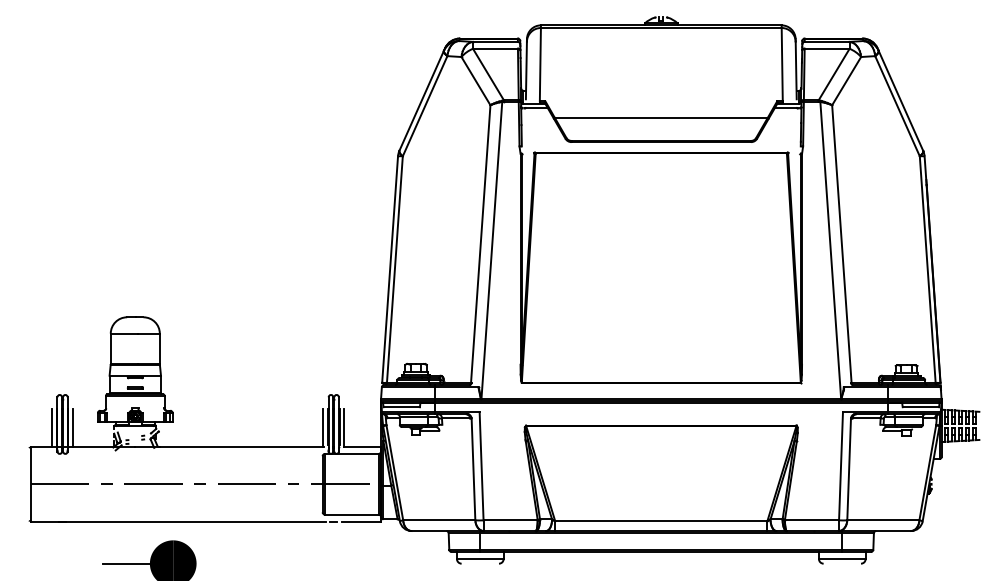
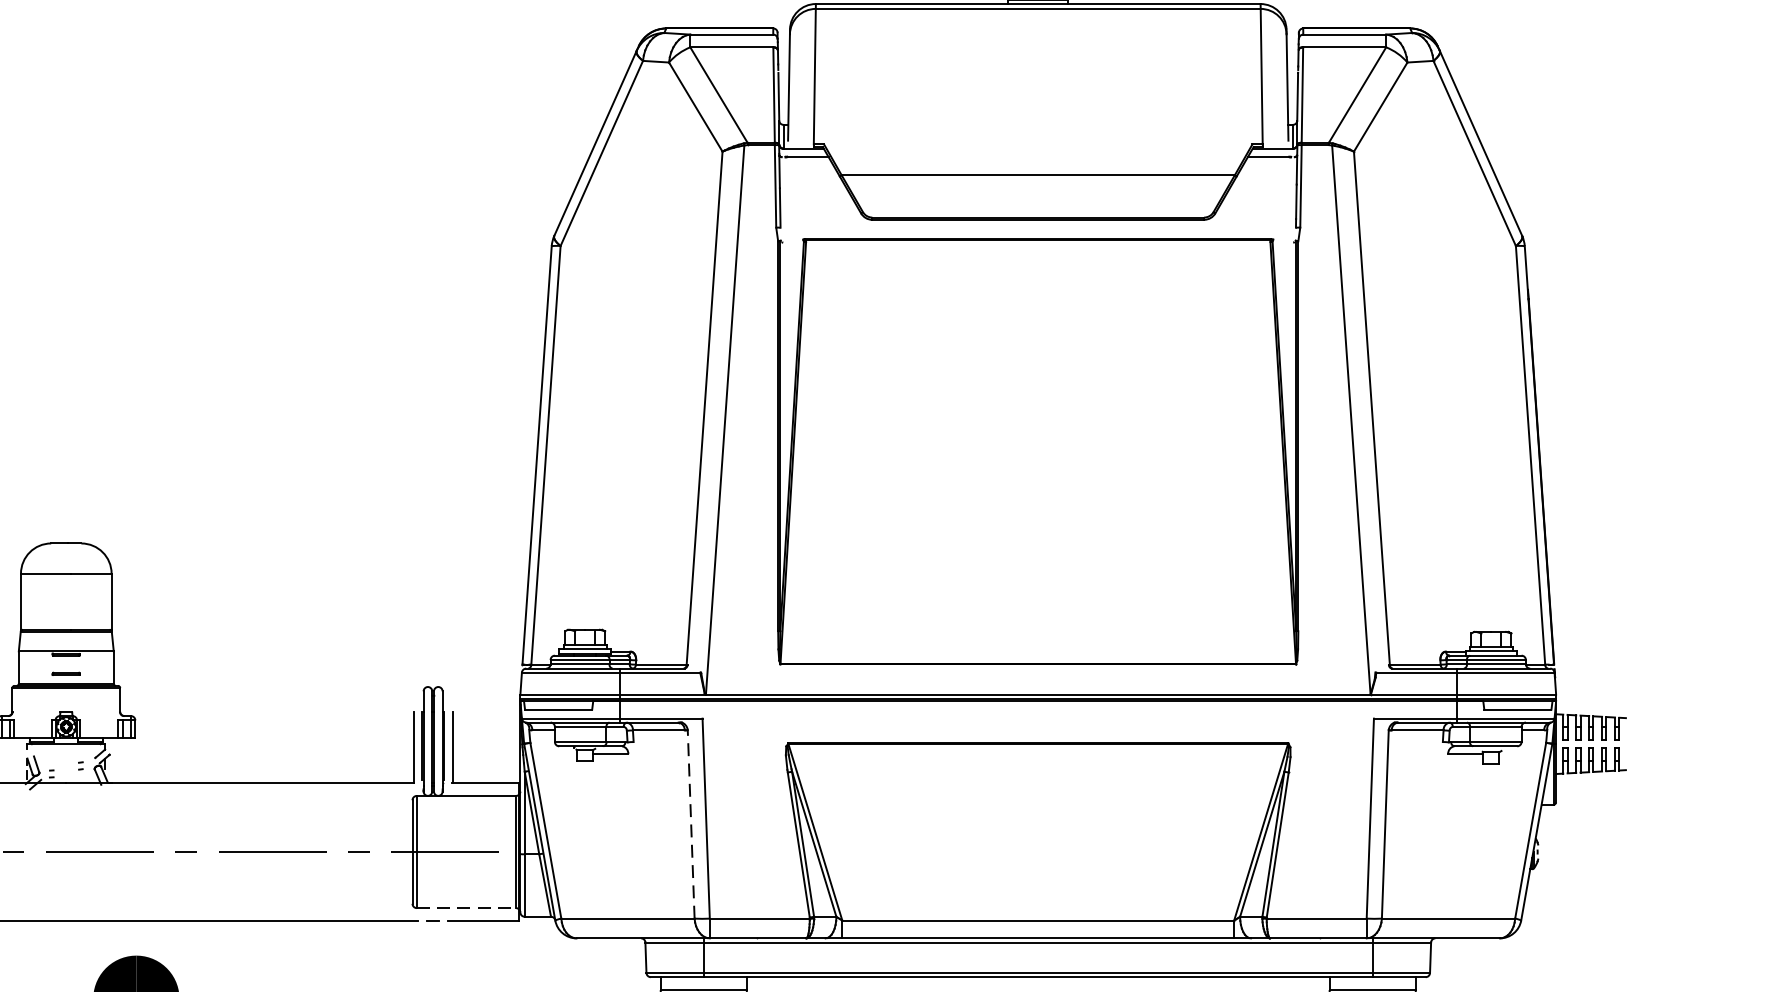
line: (473, 468) -> (691, 822), solid -> dashed
line: (351, 514) -> (465, 907), solid -> dashed

